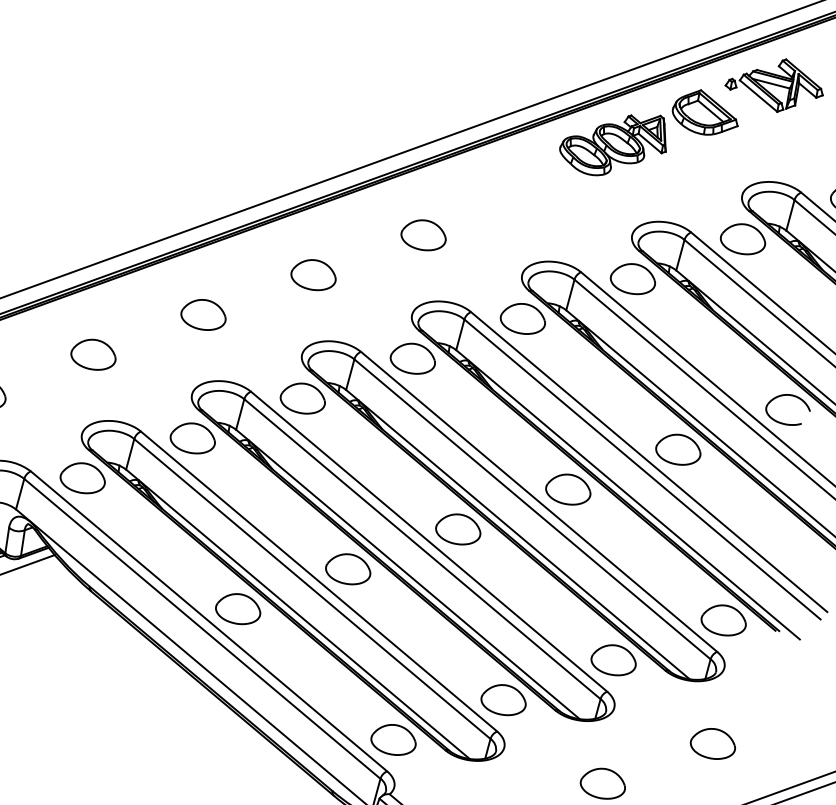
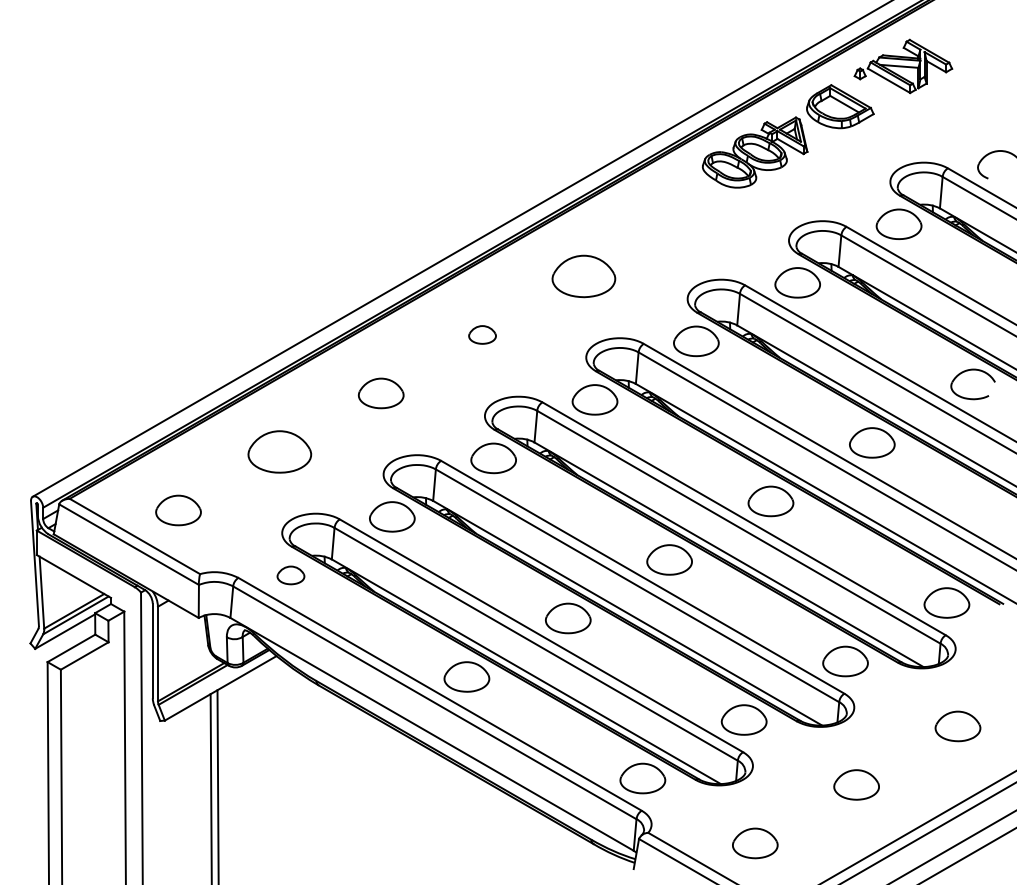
part: (423, 235) -> (583, 276), size x1.4
part: (313, 274) -> (482, 334), size x0.6
part: (93, 354) -> (279, 451), size x1.4
part: (82, 478) -> (290, 575), size x0.6

